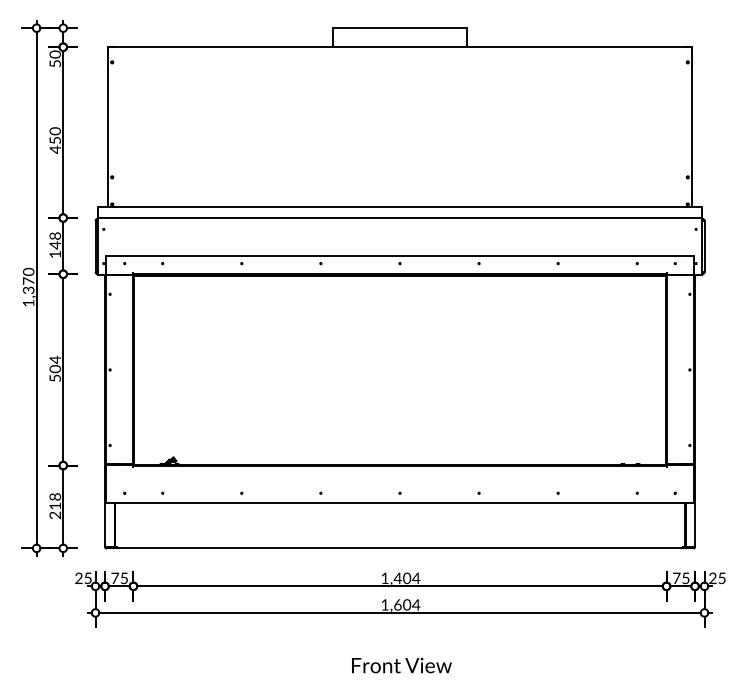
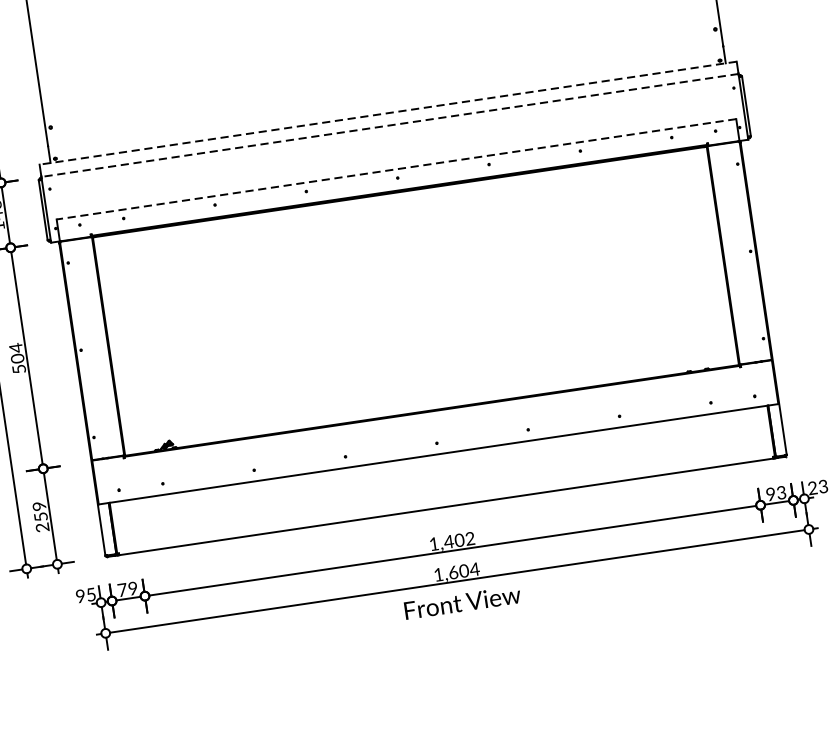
line: (400, 207) -> (388, 113), solid -> dashed
line: (400, 218) -> (390, 125), solid -> dashed
line: (399, 256) -> (395, 169), solid -> dashed
text: (54, 501) -> (39, 511), 218 -> 259
text: (416, 577) -> (470, 537), 1,404 -> 1,402
text: (681, 577) -> (776, 492), 75 -> 93
text: (721, 577) -> (822, 485), 25 -> 23
text: (78, 578) -> (80, 596), 25 -> 95
text: (123, 578) -> (132, 588), 75 -> 79
text: (401, 665) -> (462, 602), moved

